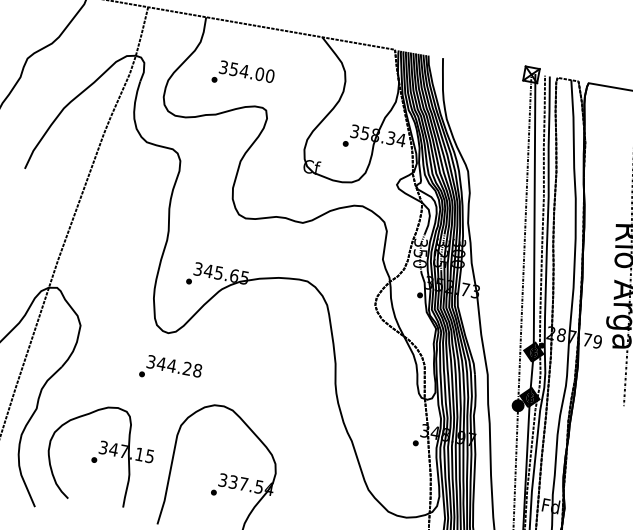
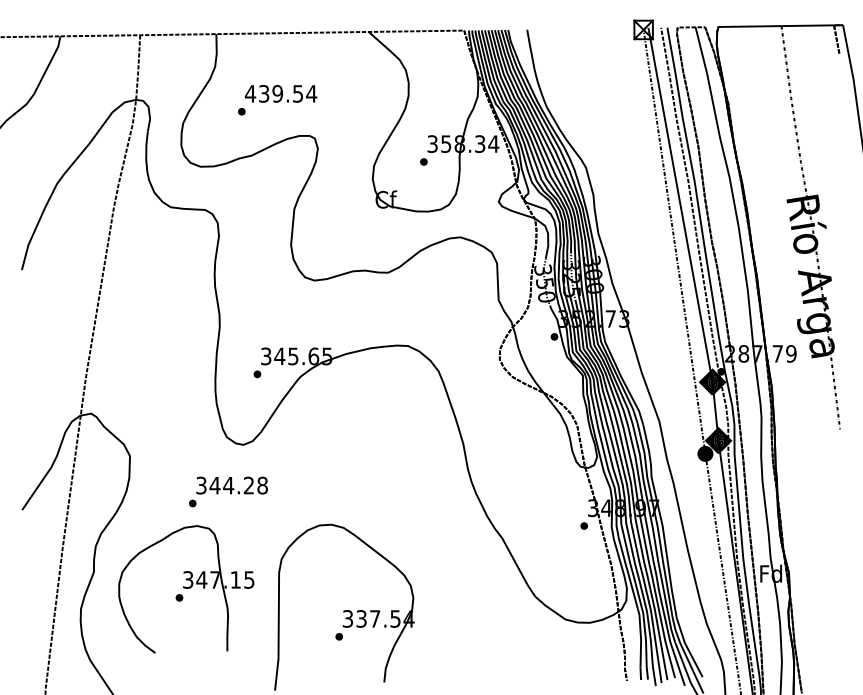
text: (246, 71) -> (280, 93), 354.00 -> 439.54
text: (170, 370) -> (228, 491), moved
part: (100, 454) -> (186, 589), moved

